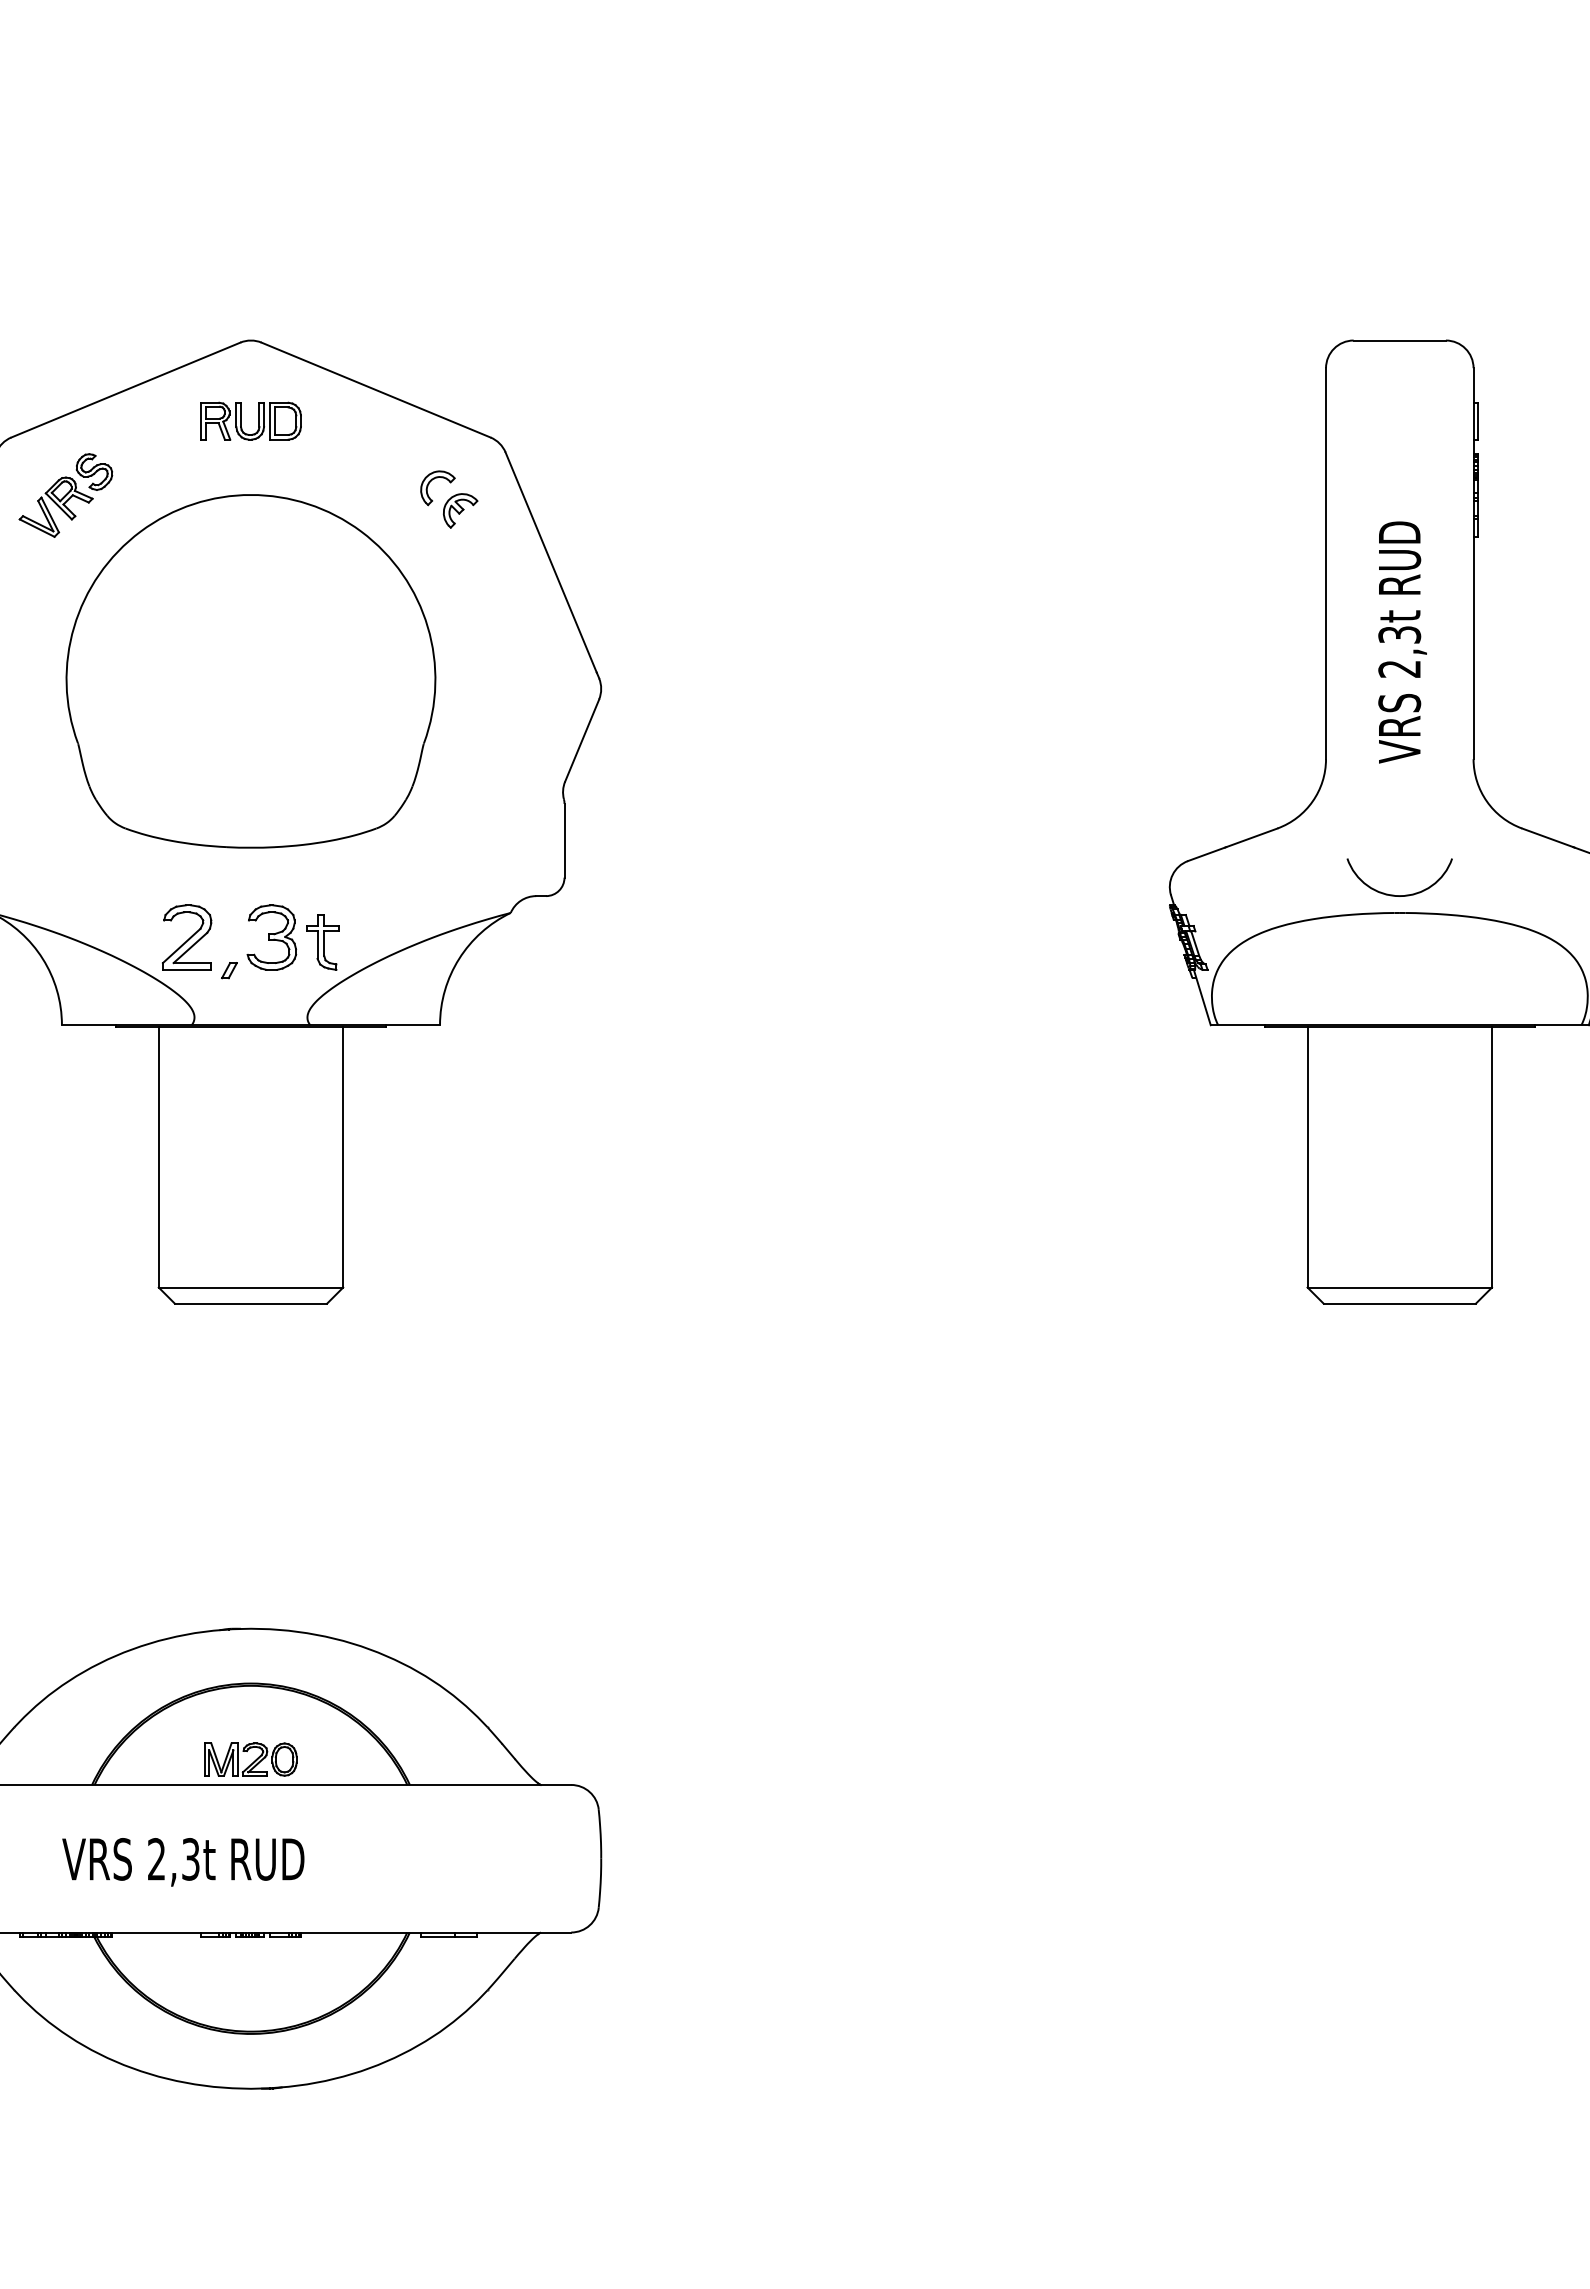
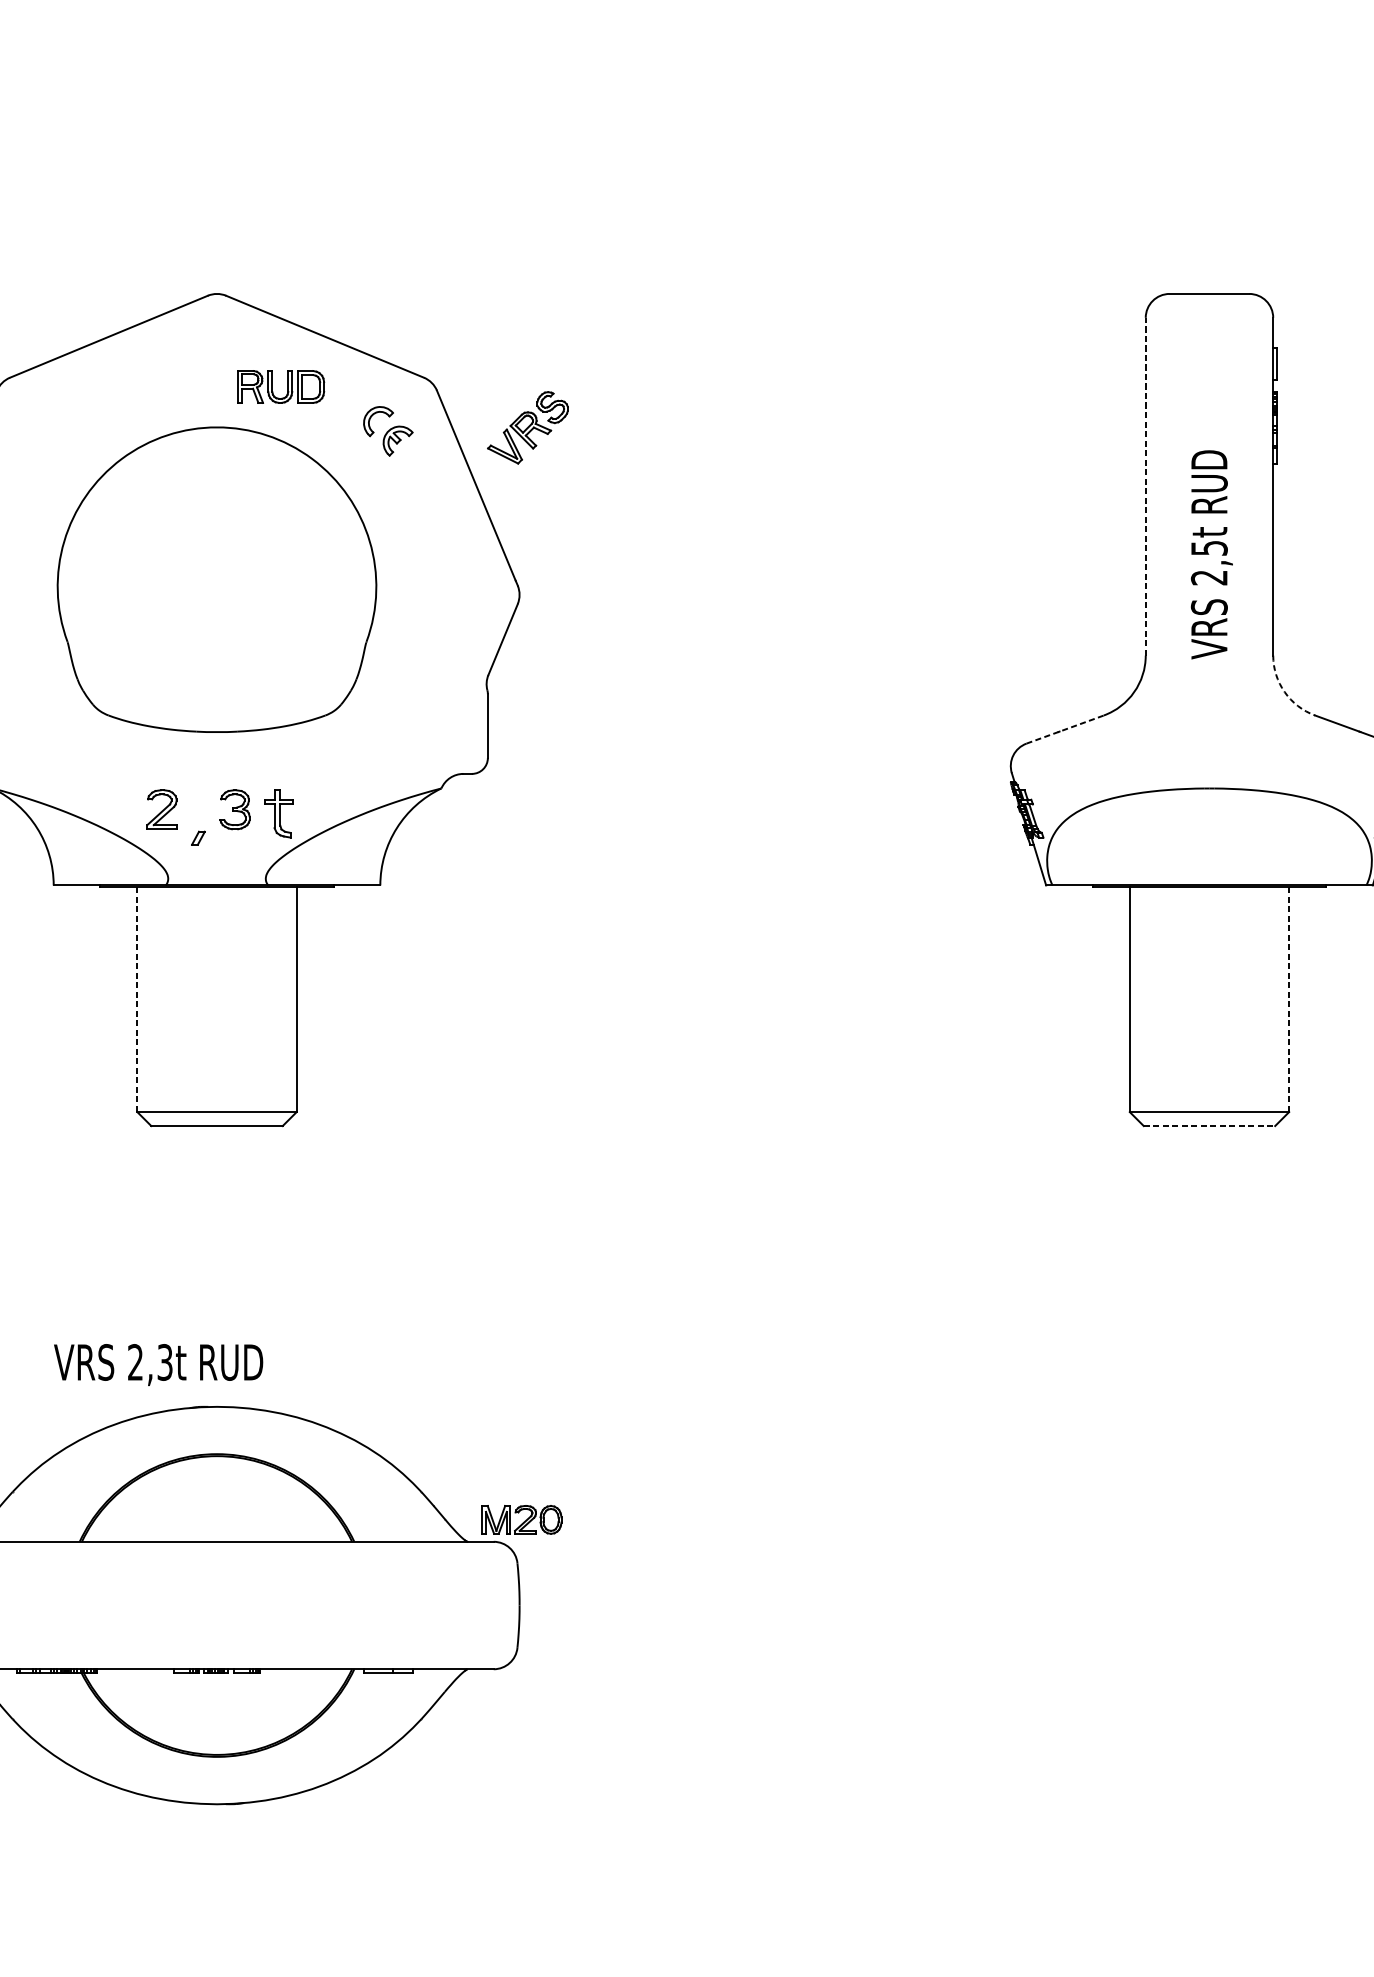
part: (258, 420) -> (287, 386), moved
part: (65, 495) -> (527, 427), moved
line: (1326, 563) -> (1146, 486), solid -> dashed
text: (1399, 634) -> (1209, 547), 2,3t -> 2,5t
arc: (1486, 801) -> (1284, 692), solid -> dashed
line: (1232, 844) -> (1064, 729), solid -> dashed
arc: (1399, 895) -> (1209, 773), removed
part: (187, 937) -> (162, 809), size x0.7
part: (271, 937) -> (234, 809), size x0.7
line: (158, 1157) -> (137, 999), solid -> dashed
line: (1492, 1157) -> (1289, 999), solid -> dashed
line: (1400, 1303) -> (1210, 1125), solid -> dashed
part: (250, 1759) -> (521, 1519), moved
text: (183, 1862) -> (158, 1365), moved

